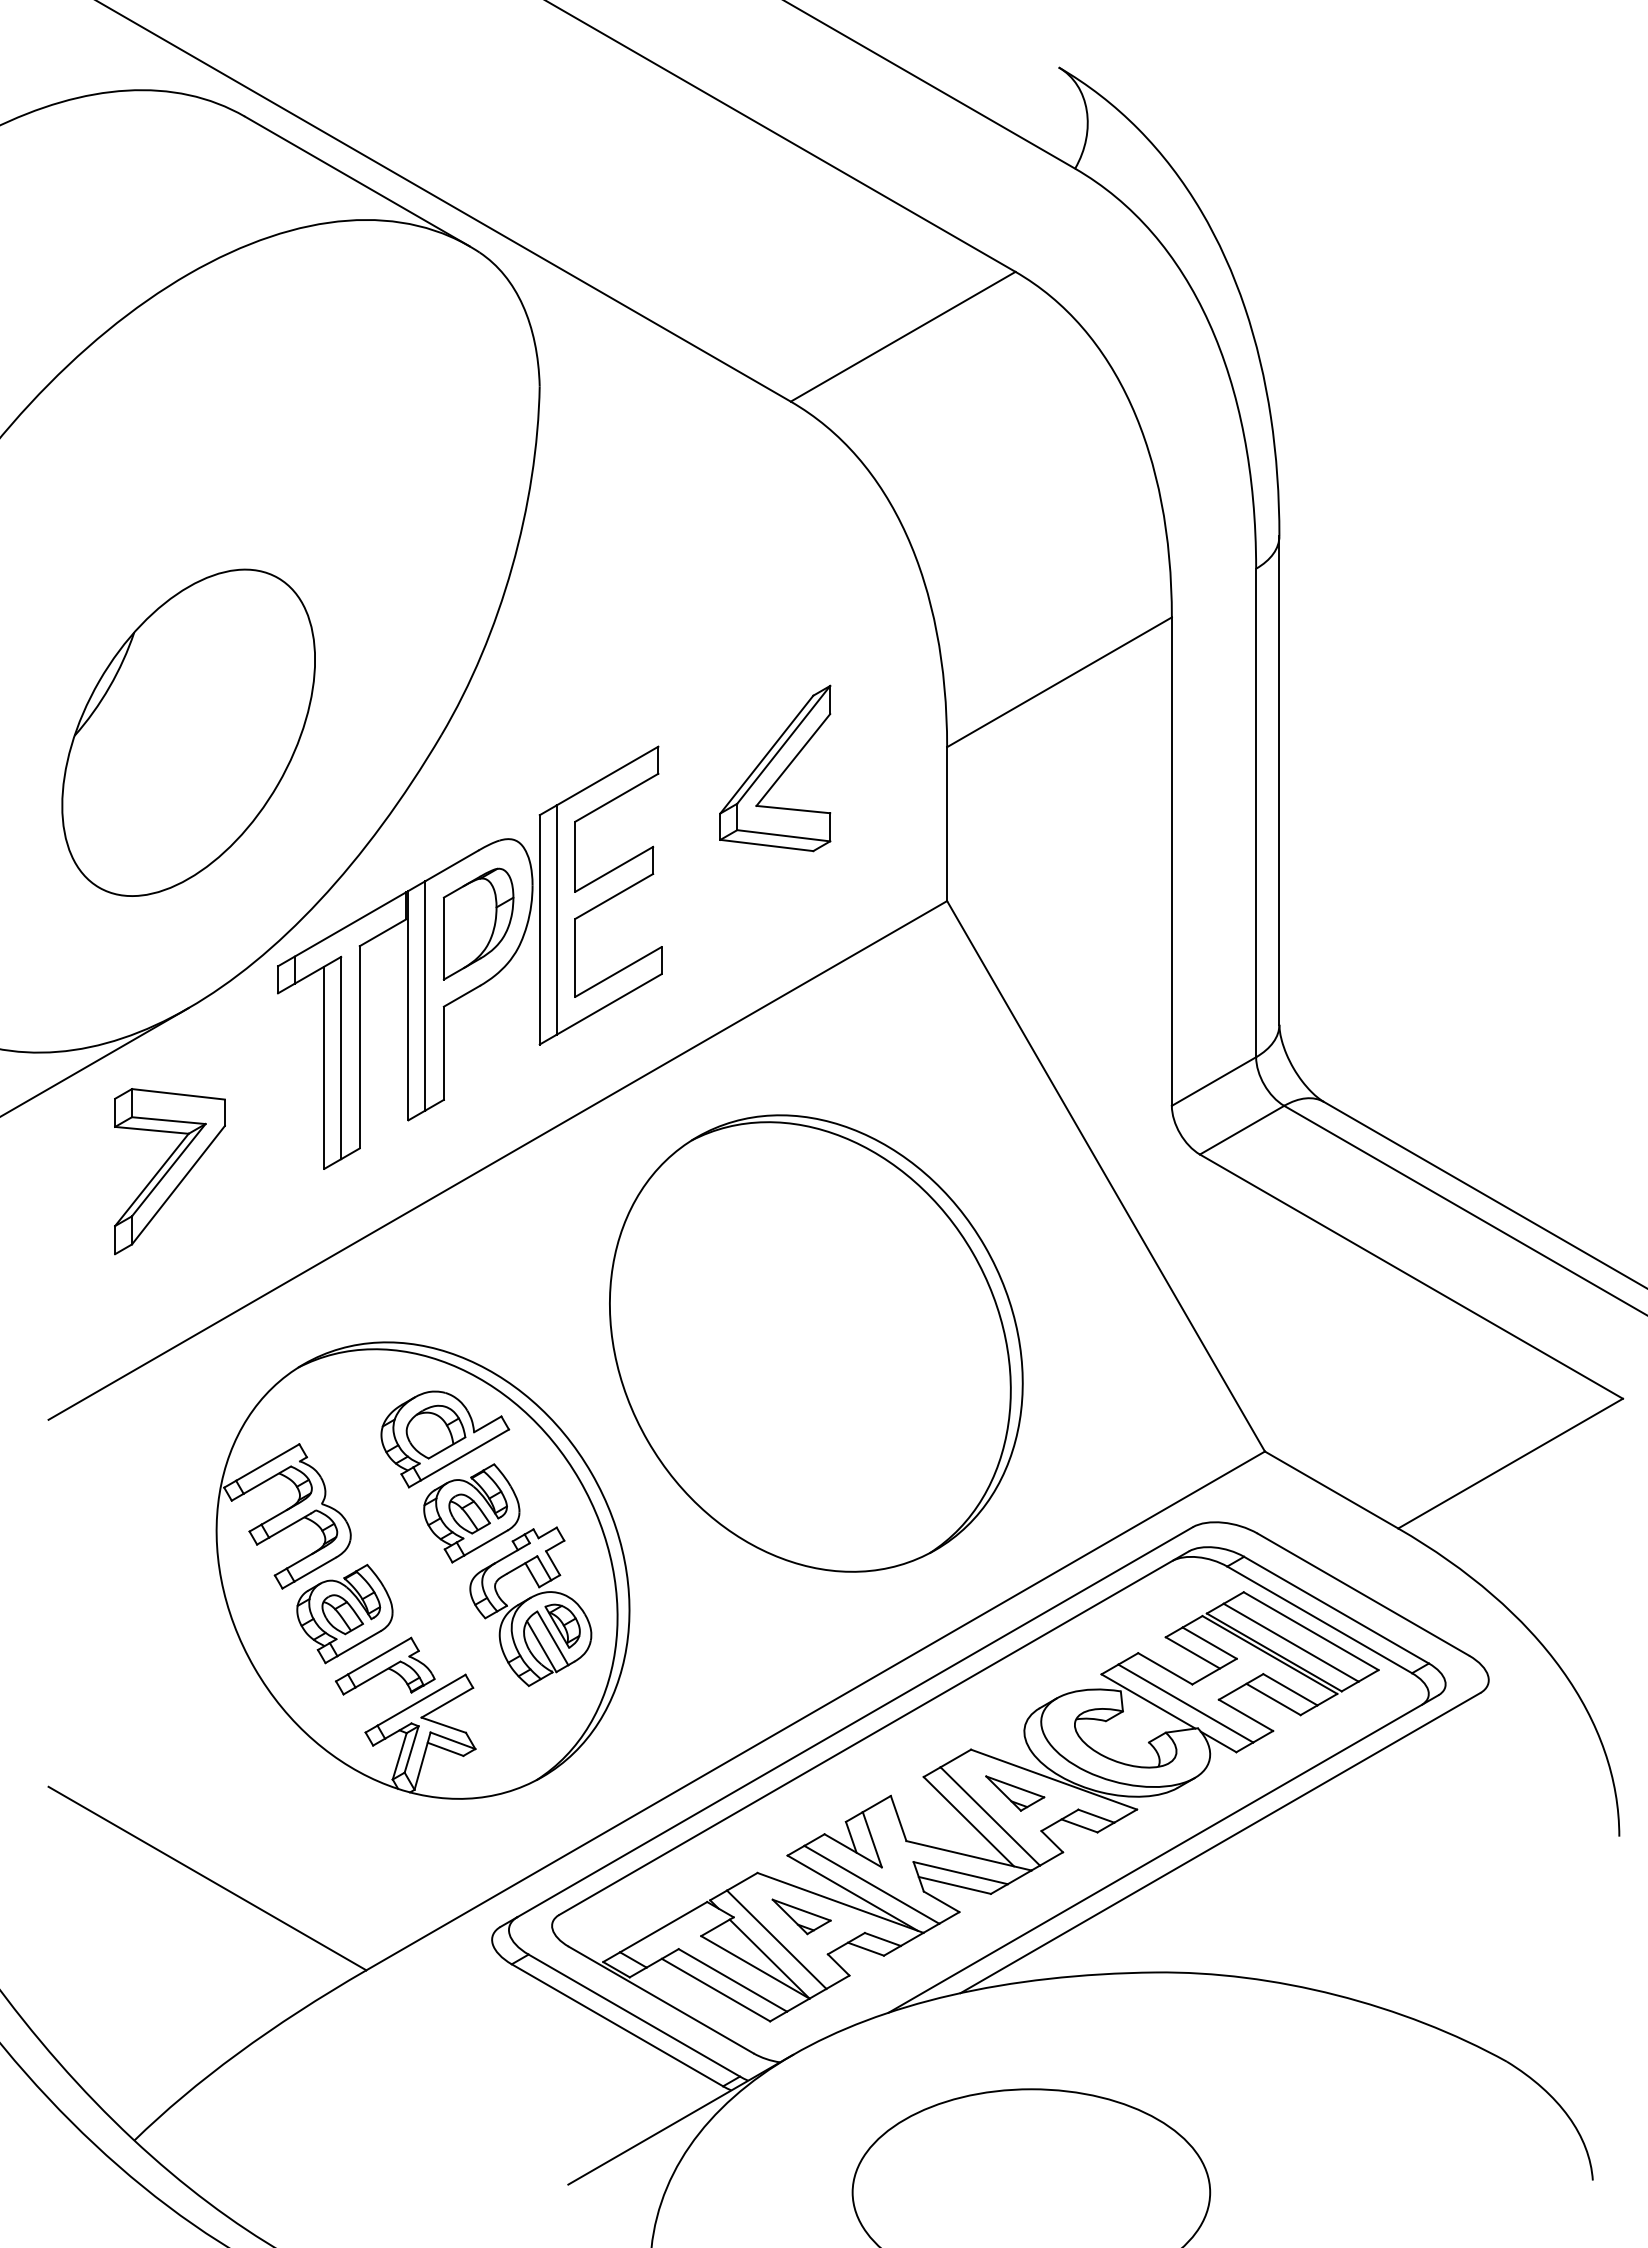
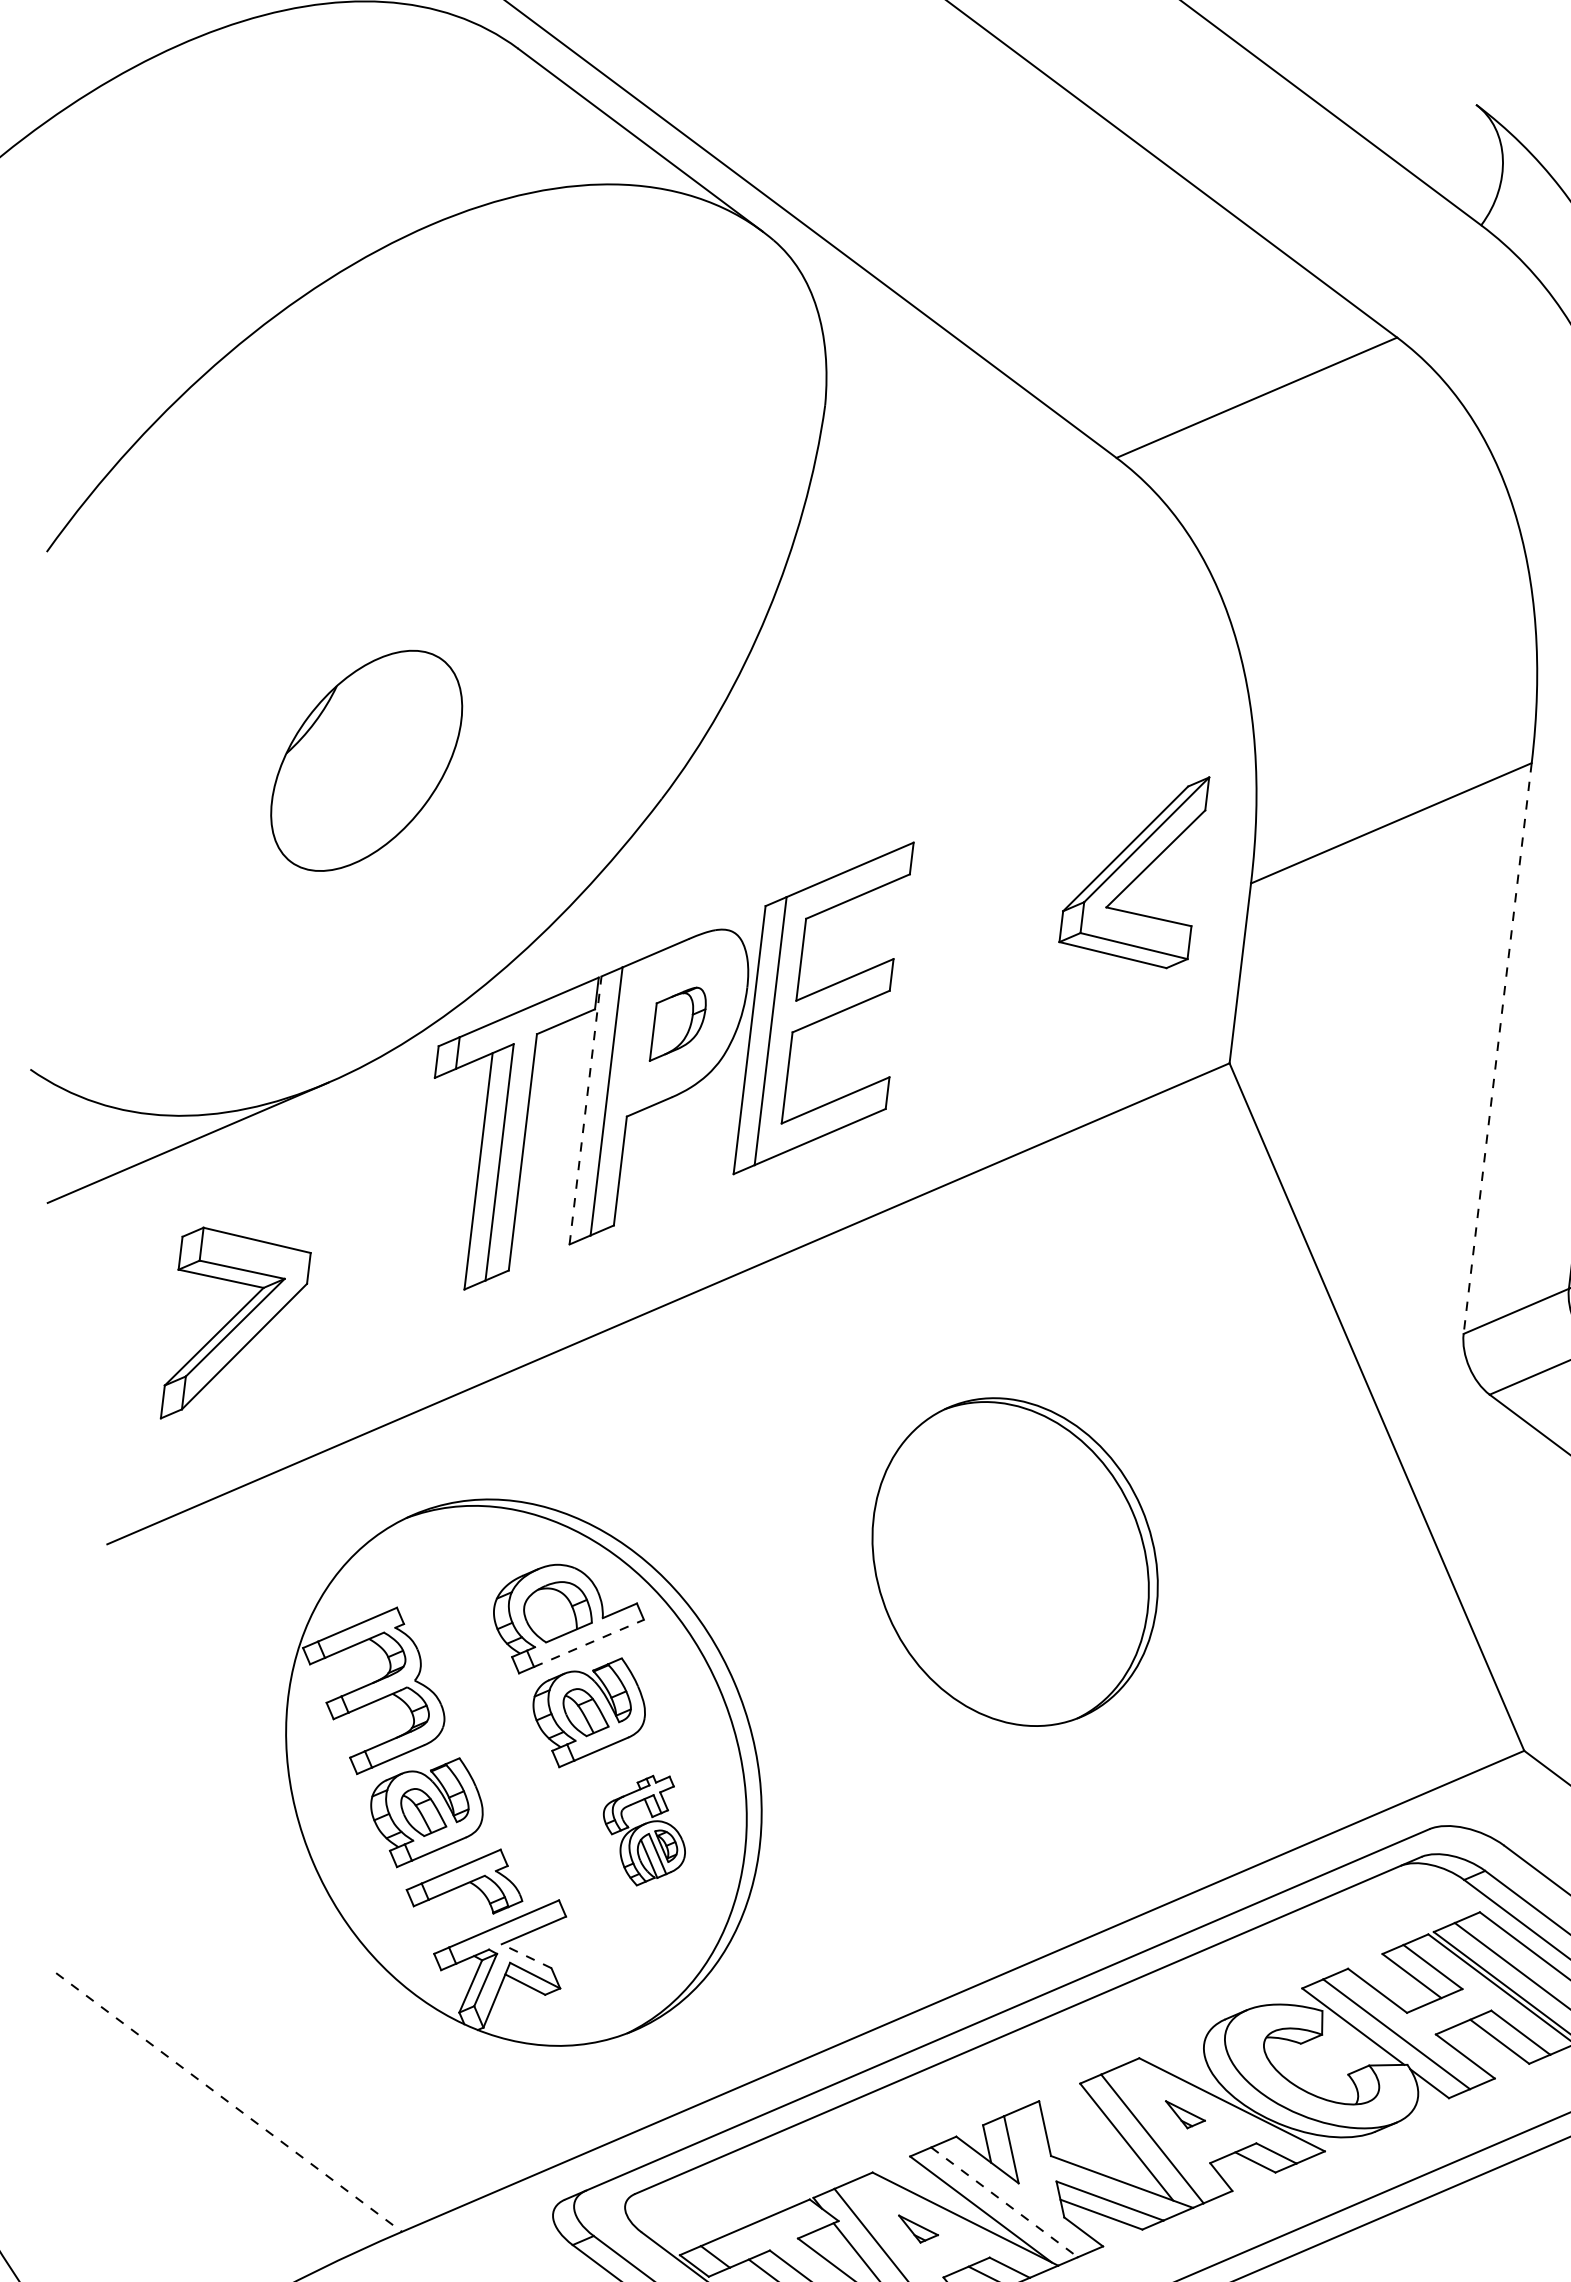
part: (188, 732) -> (366, 760), size x0.6
part: (775, 768) -> (1133, 866), moved
line: (1171, 862) -> (1497, 1049), solid -> dashed
part: (478, 923) -> (678, 1024), size x0.6
line: (408, 1005) -> (585, 1110), solid -> dashed
part: (169, 1171) -> (235, 1329), moved
part: (816, 1343) -> (1015, 1562), size x0.6
line: (464, 1455) -> (588, 1643), solid -> dashed
part: (530, 1606) -> (644, 1829), size x0.6
line: (443, 1725) -> (526, 1956), solid -> dashed
part: (1015, 1793) -> (1185, 2115), size x0.6
line: (207, 1878) -> (229, 2102), solid -> dashed
line: (871, 1884) -> (1004, 2201), solid -> dashed
part: (801, 1916) -> (917, 2229), size x0.6

